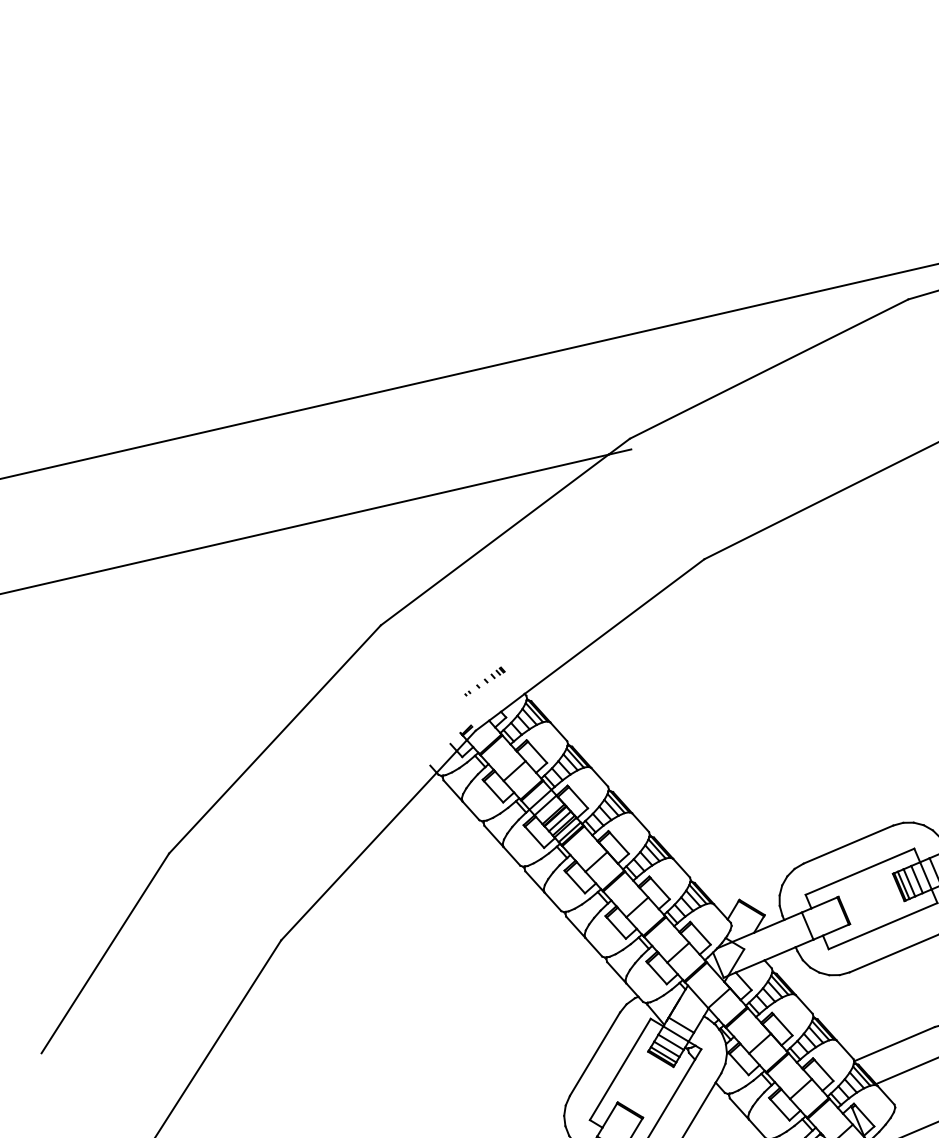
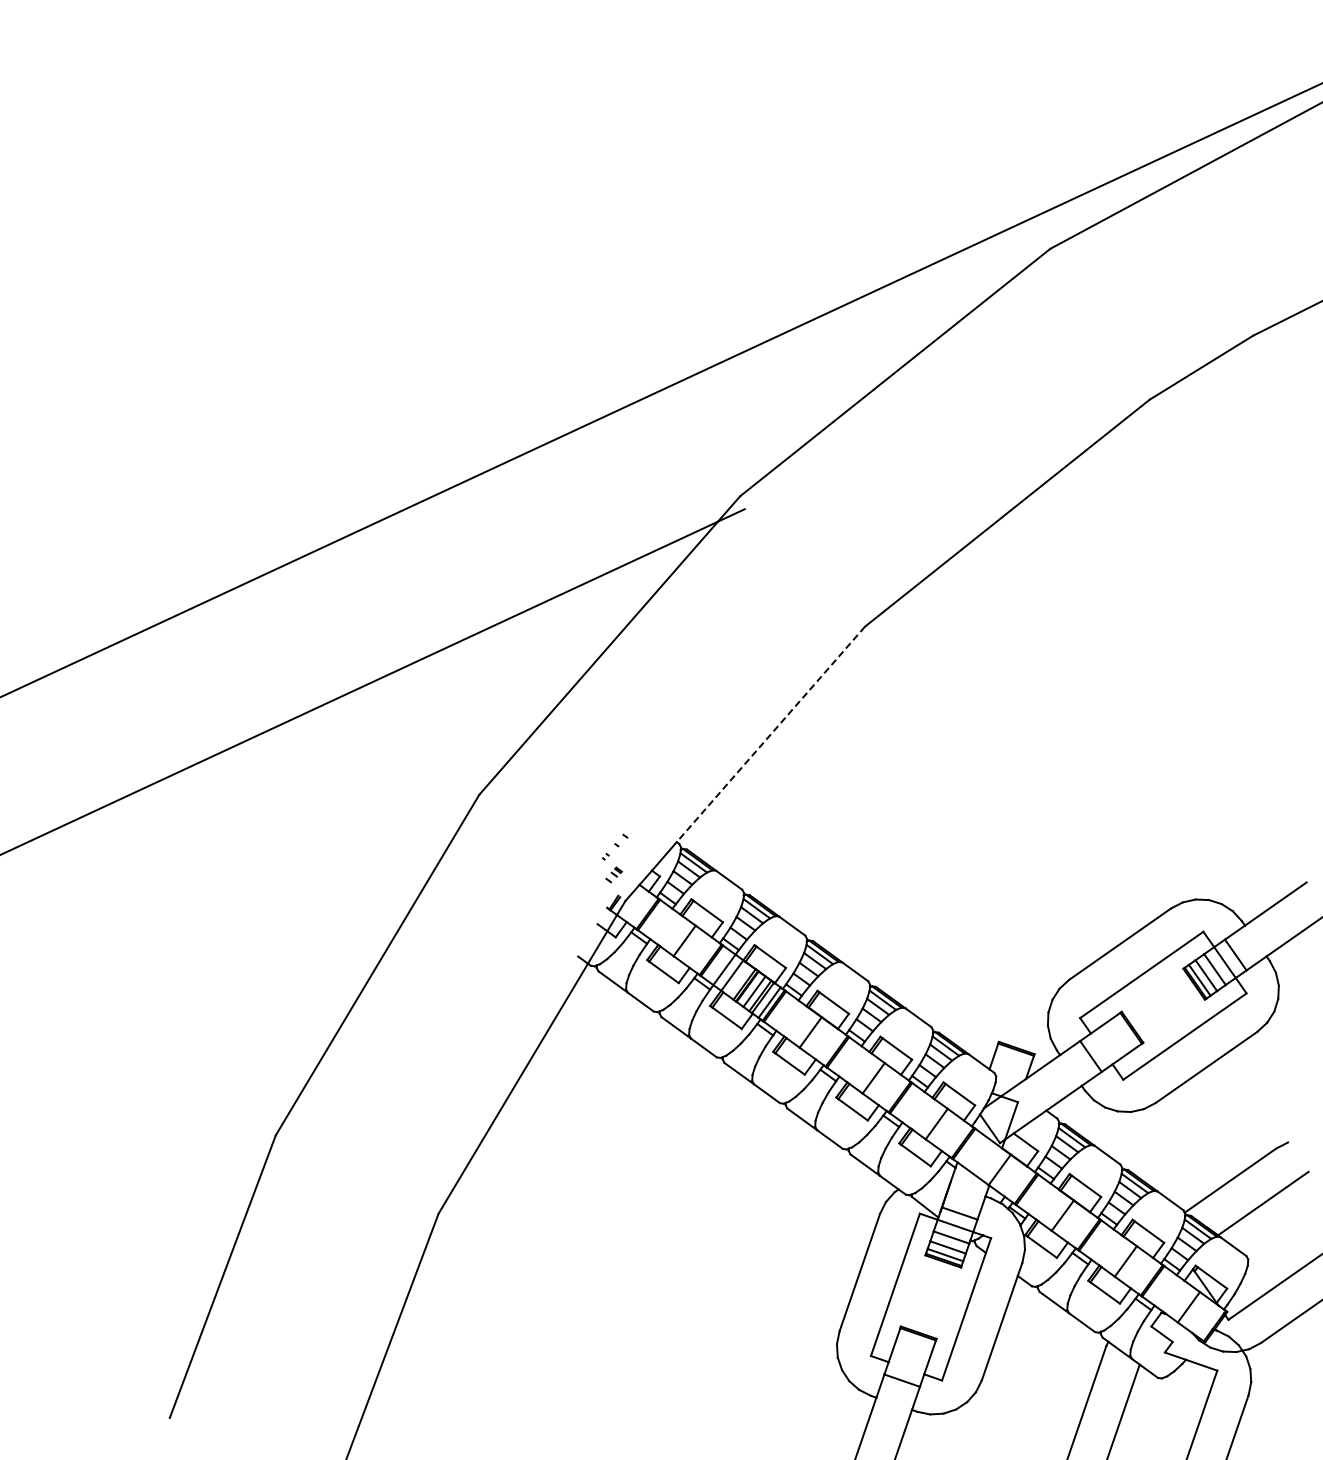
line: (614, 626) -> (770, 734), solid -> dashed
part: (497, 672) -> (613, 874), moved

